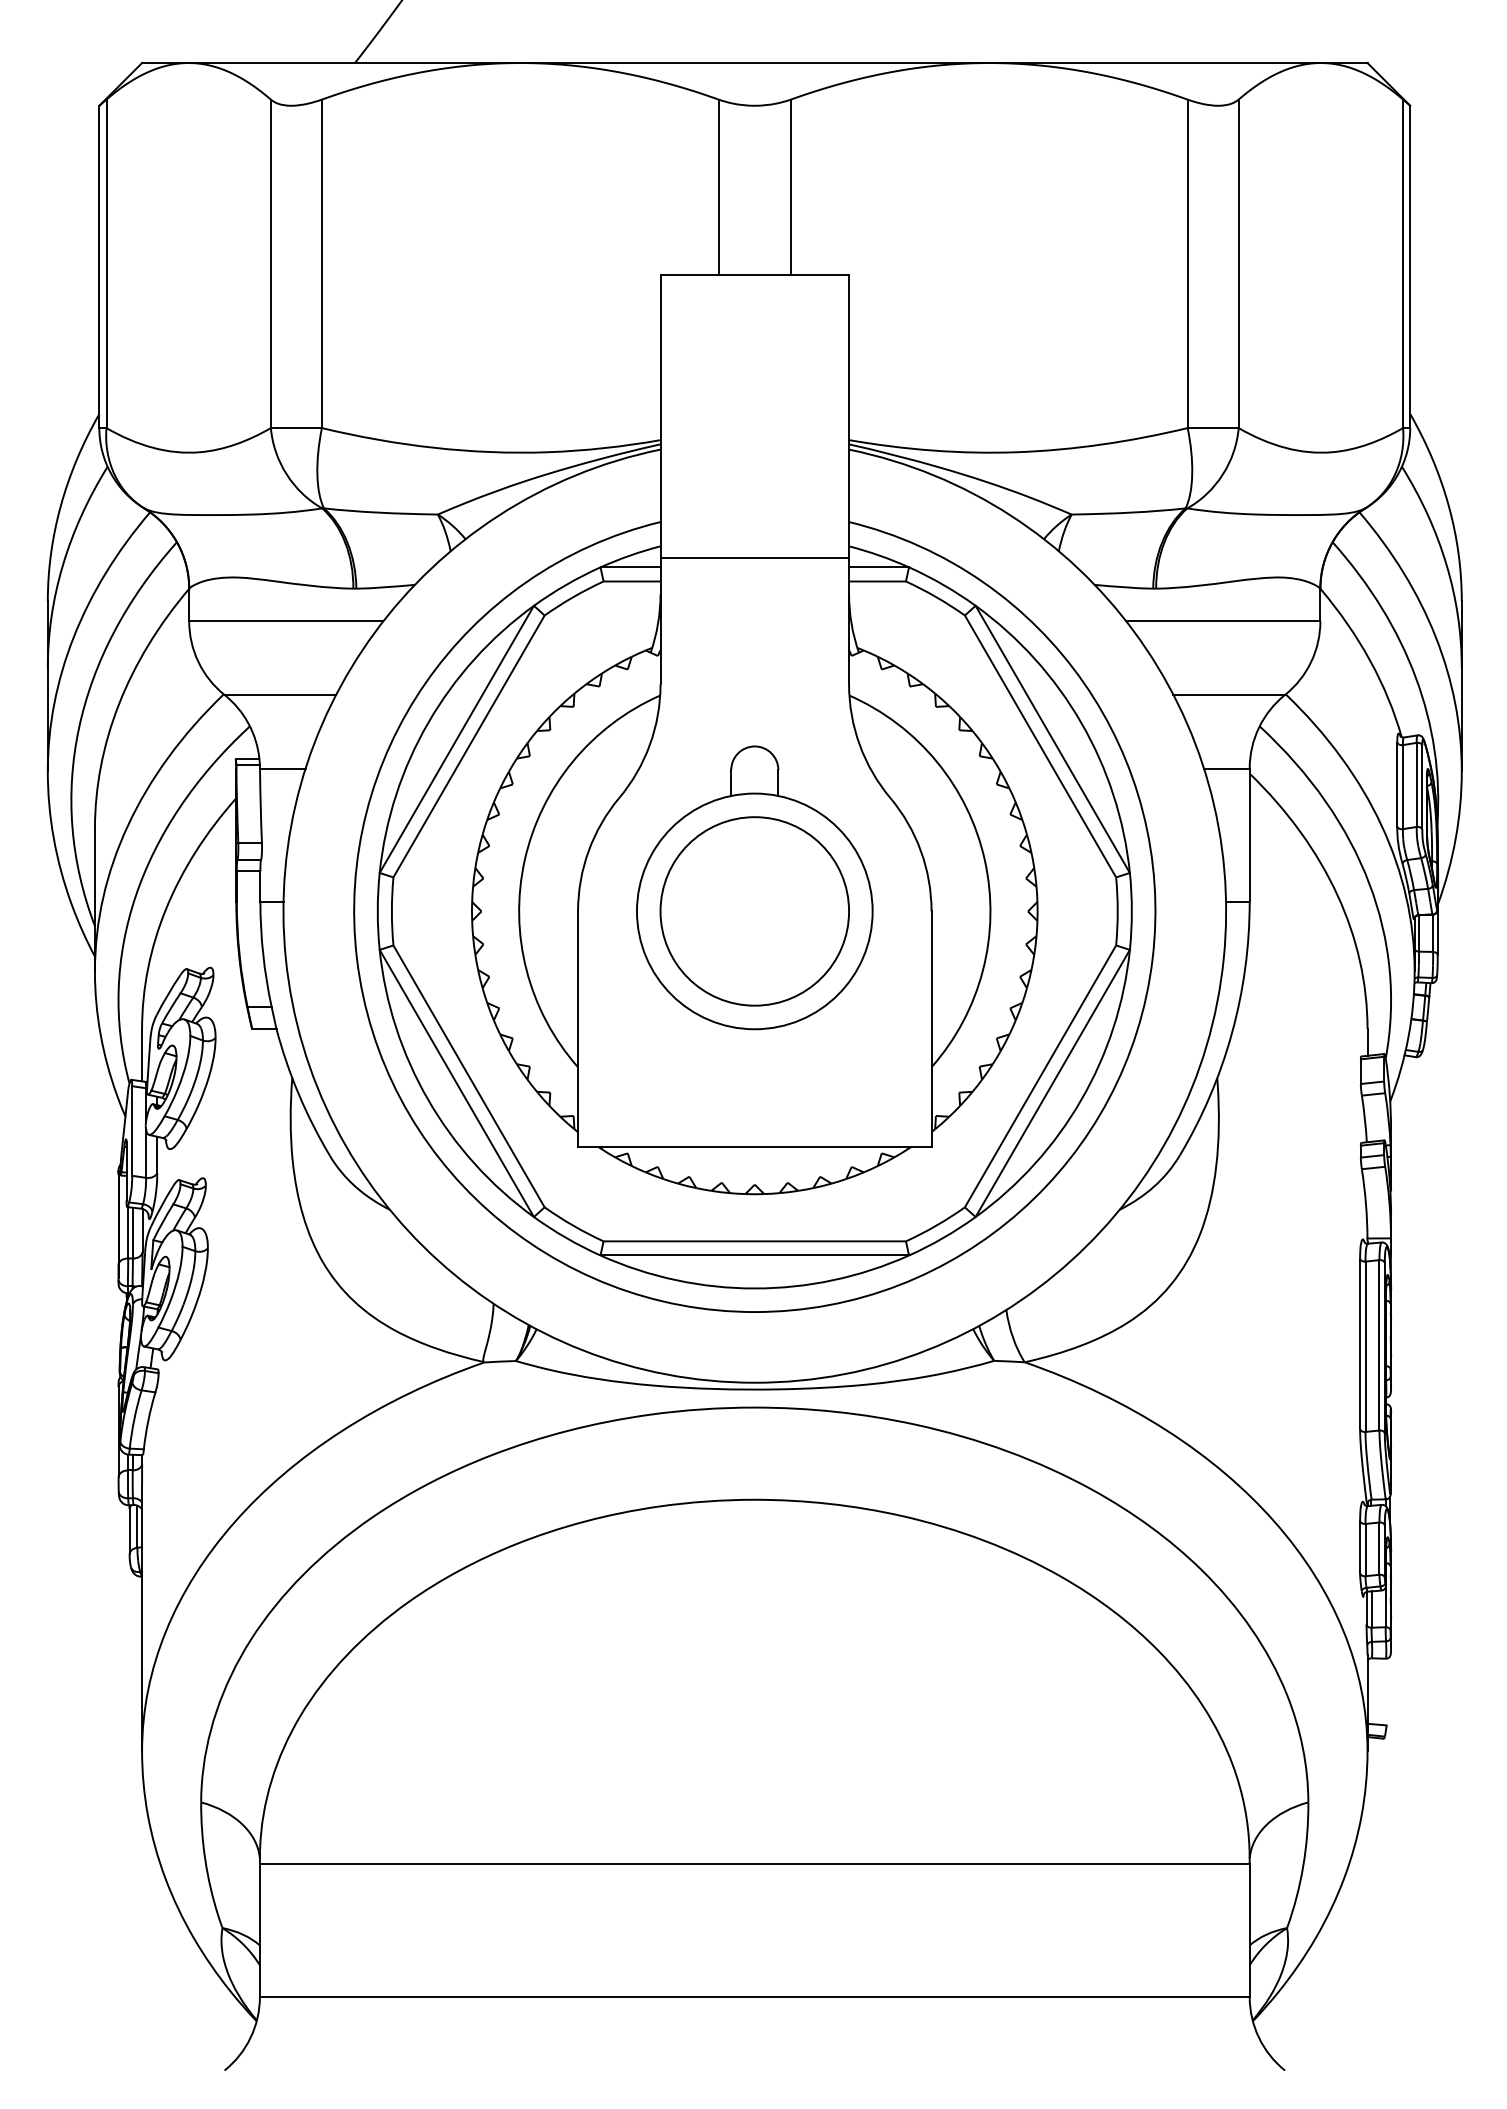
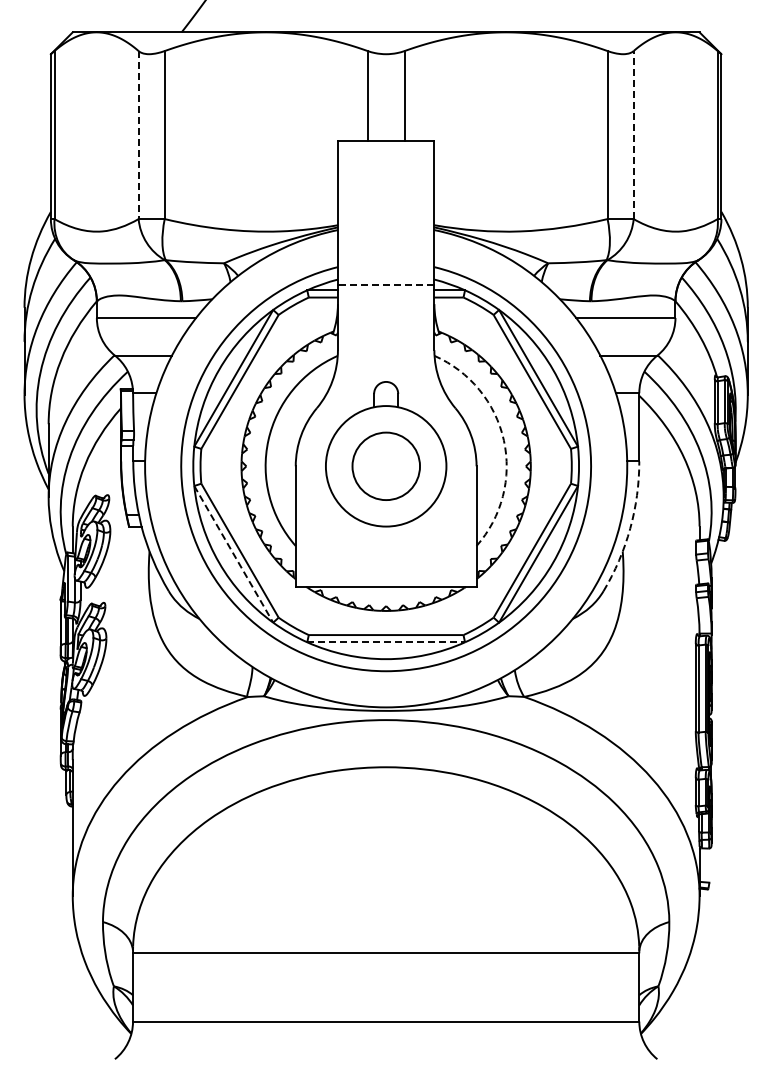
line: (1238, 262) -> (633, 134), solid -> dashed
line: (270, 264) -> (138, 135), solid -> dashed
line: (753, 557) -> (385, 285), solid -> dashed
arc: (984, 860) -> (503, 440), solid -> dashed
circle: (755, 911) -> (386, 466), size x0.7
arc: (1232, 1032) -> (630, 528), solid -> dashed
line: (456, 1083) -> (233, 554), solid -> dashed
line: (755, 1255) -> (386, 642), solid -> dashed

